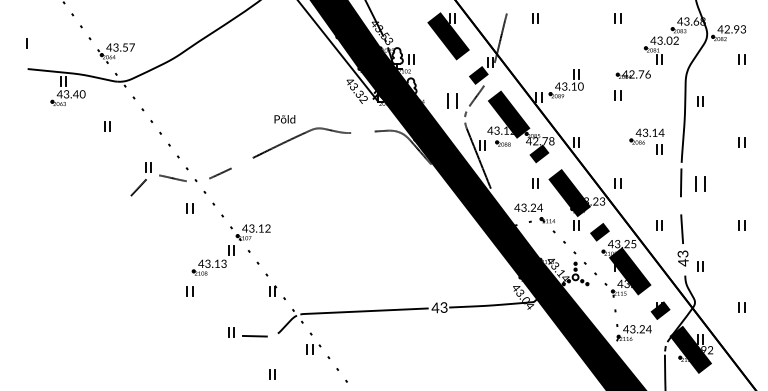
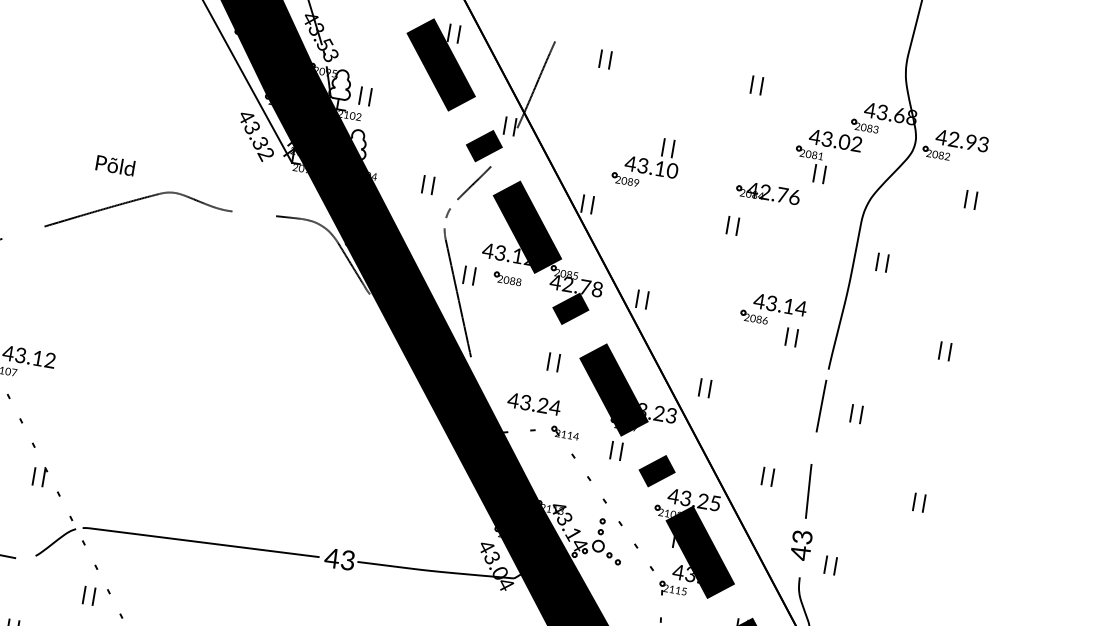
part: (565, 83) -> (645, 160), moved
part: (452, 101) -> (428, 185), size x0.62
part: (700, 183) -> (856, 413), size x0.62

